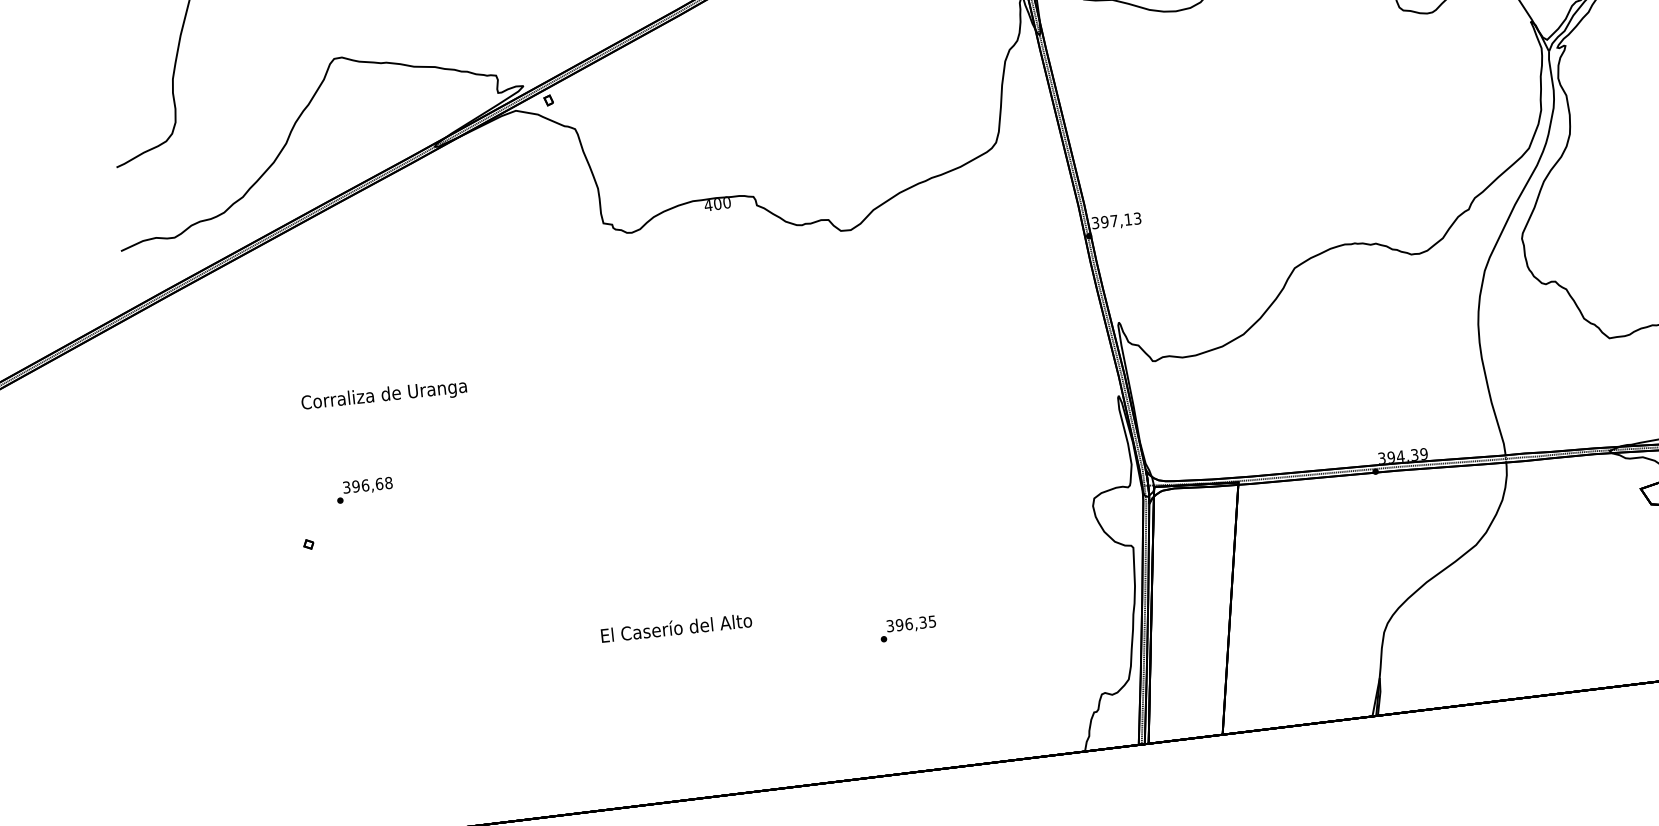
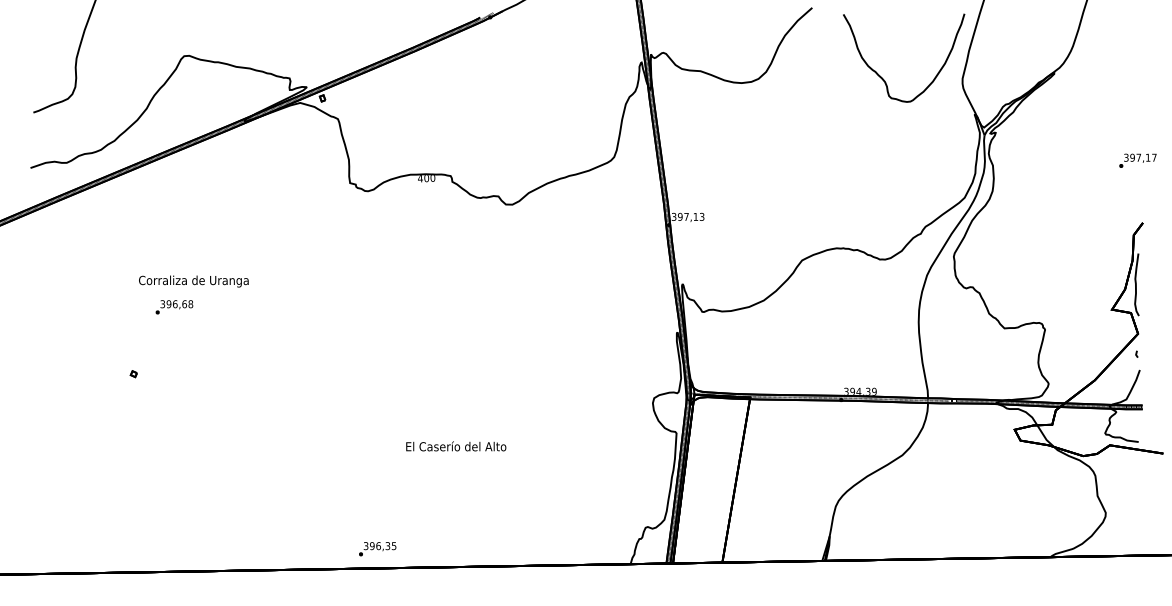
text: (364, 490) -> (174, 307), moved
text: (676, 627) -> (456, 446), moved
text: (907, 629) -> (377, 549), moved

